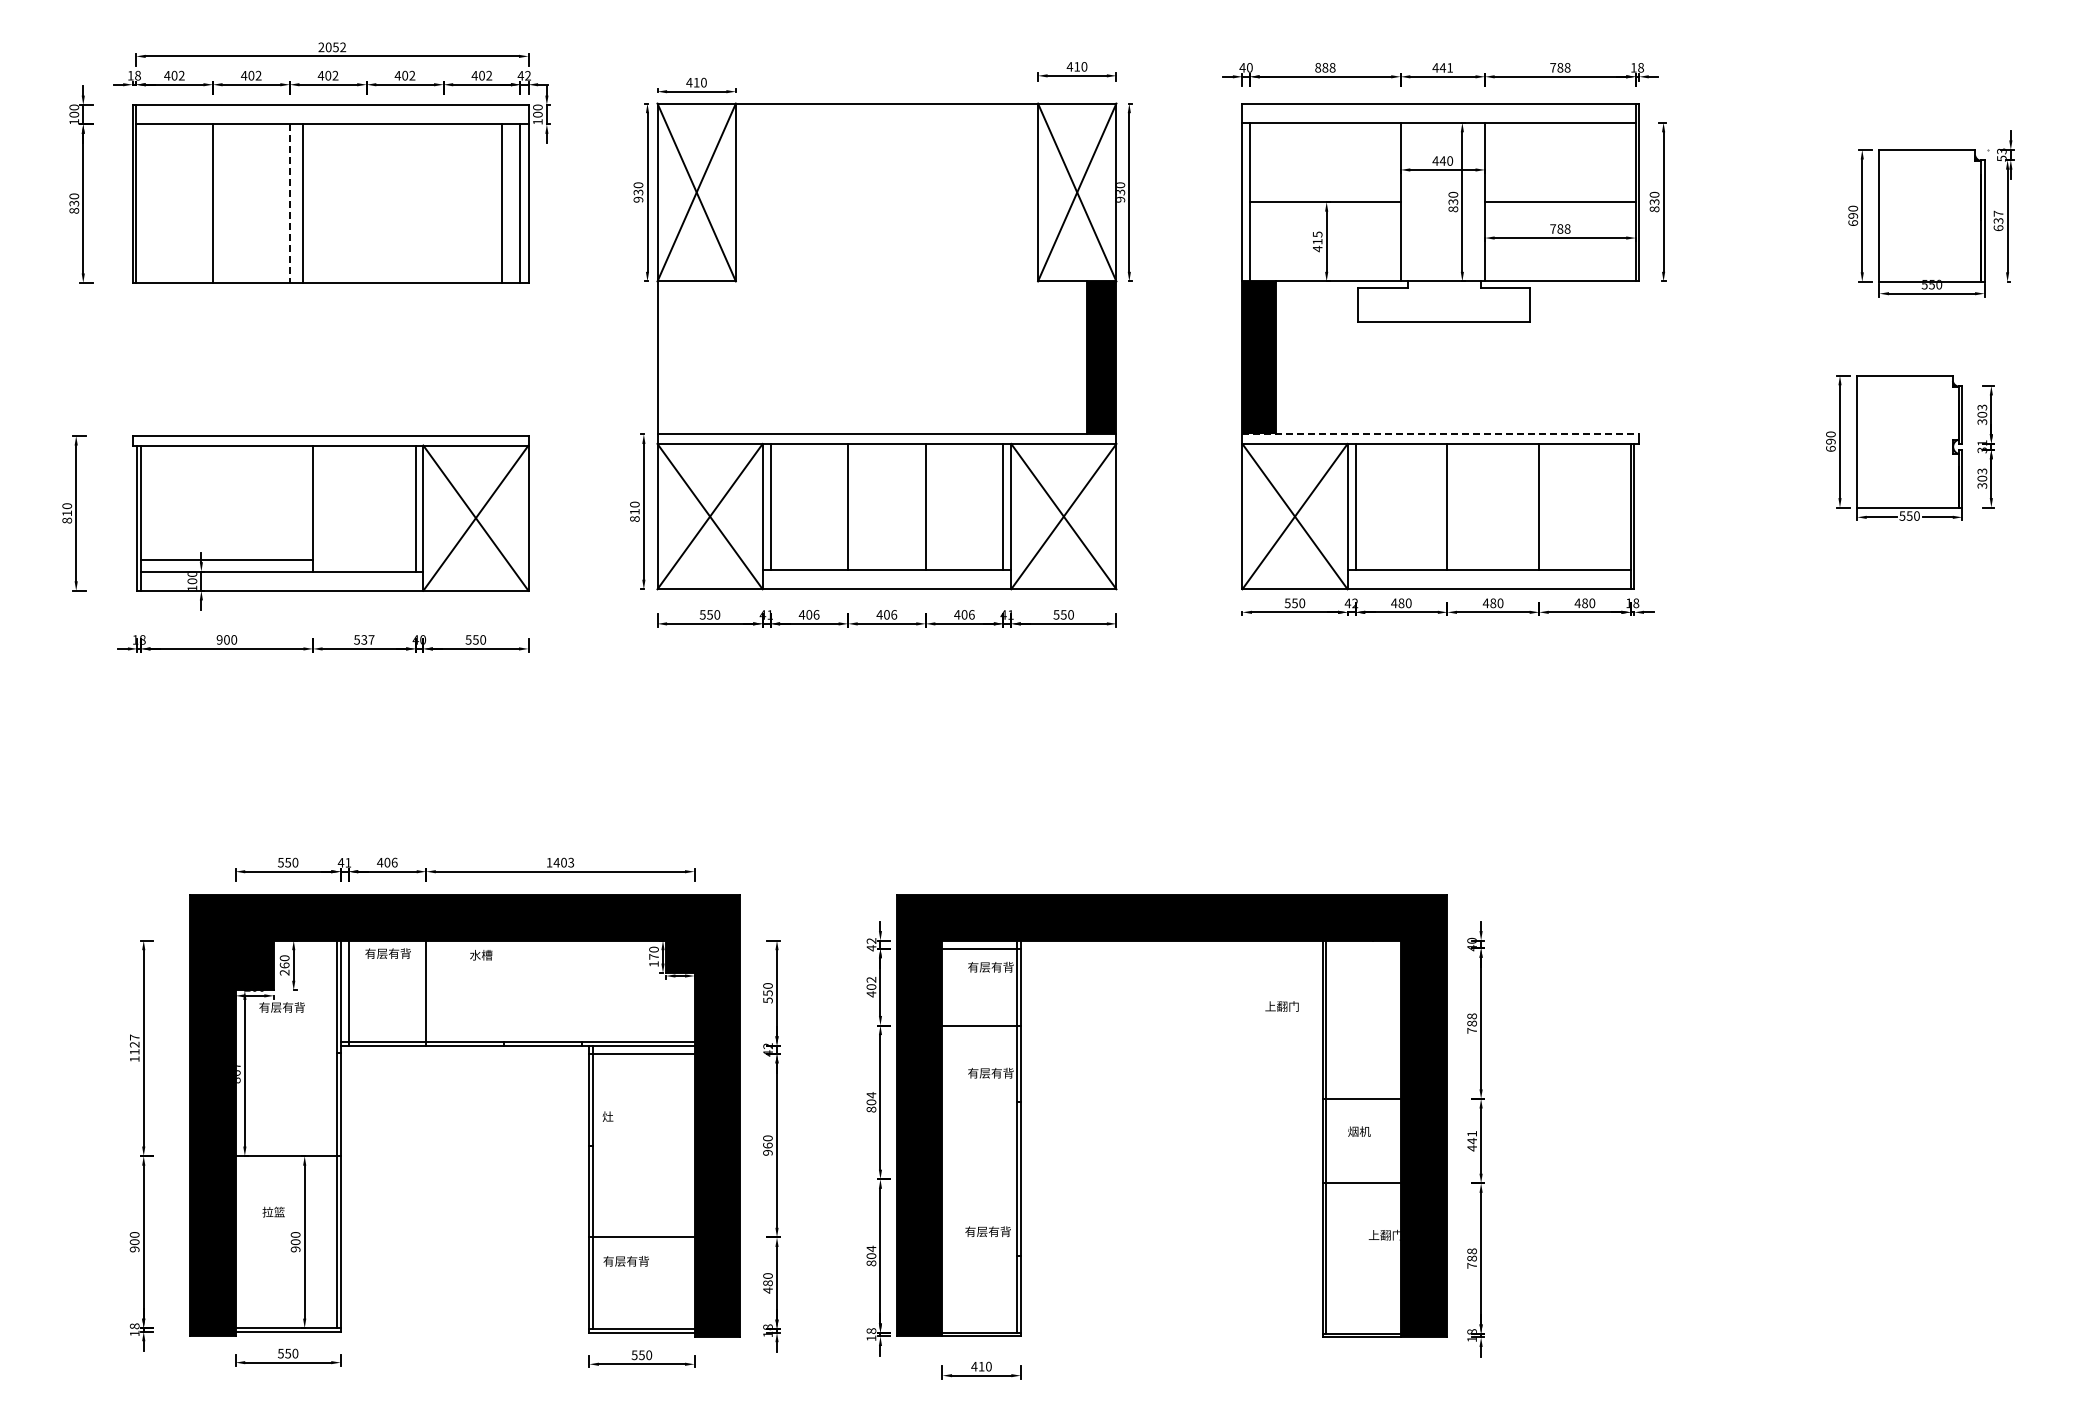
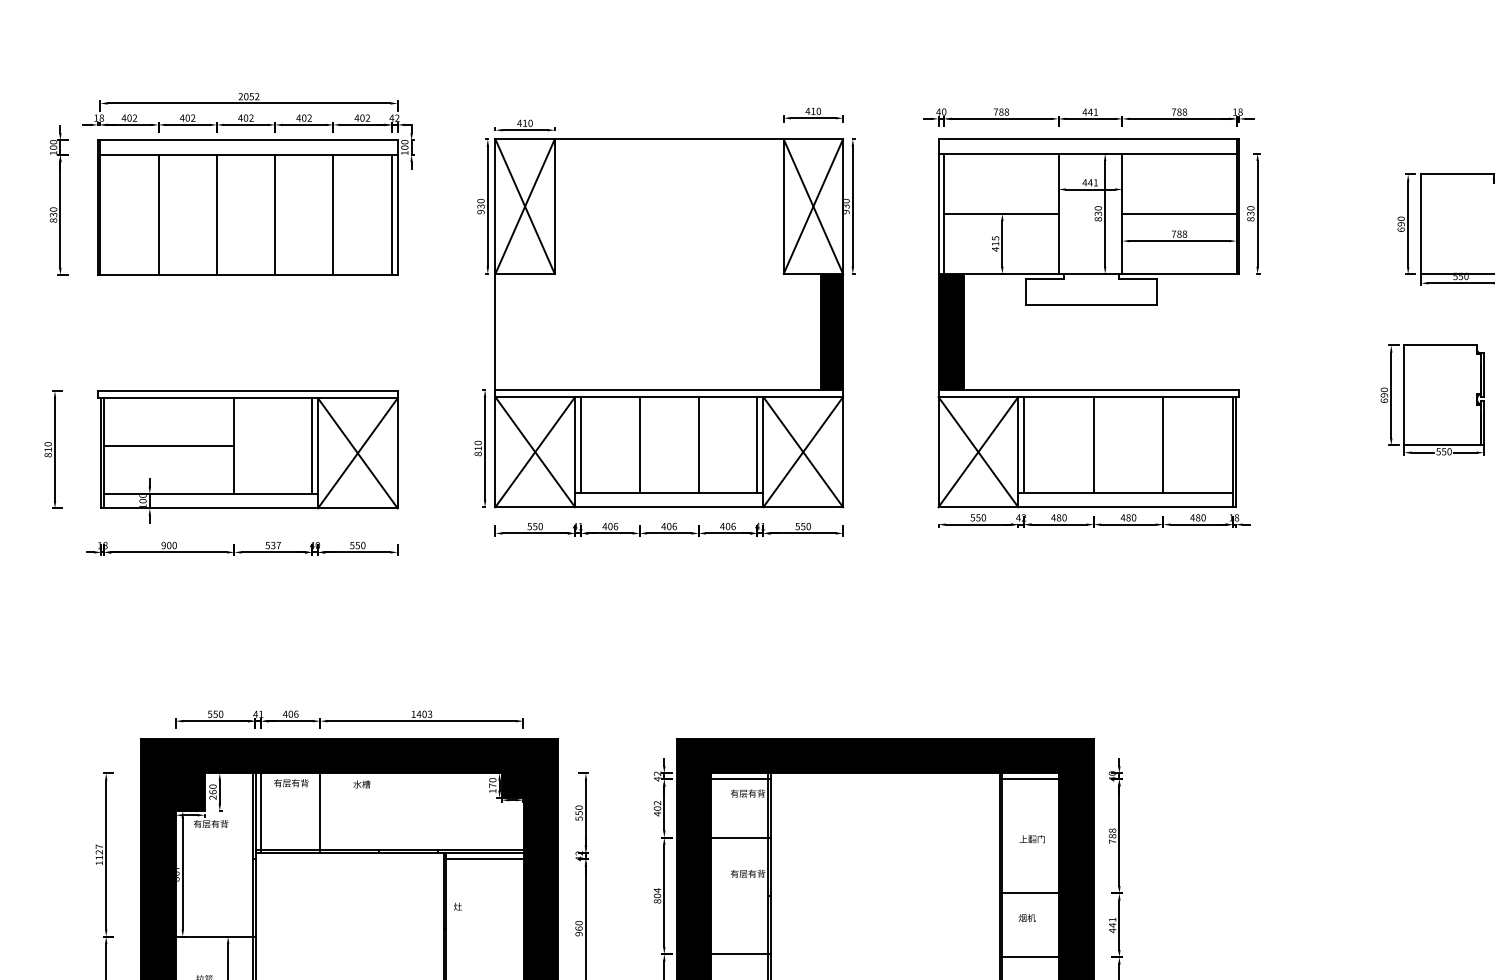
text: (1318, 67) -> (996, 111), 888 -> 788
text: (1450, 160) -> (1096, 182), 440 -> 441
line: (302, 203) -> (274, 214), moved
line: (501, 203) -> (333, 214), moved
line: (289, 204) -> (216, 215), dashed -> solid
line: (1441, 434) -> (1089, 389), dashed -> solid
line: (226, 559) -> (168, 445), moved
line: (1362, 948) -> (1029, 779), added
text: (1281, 1006) -> (1031, 839), moved
line: (981, 1179) -> (740, 954), added

